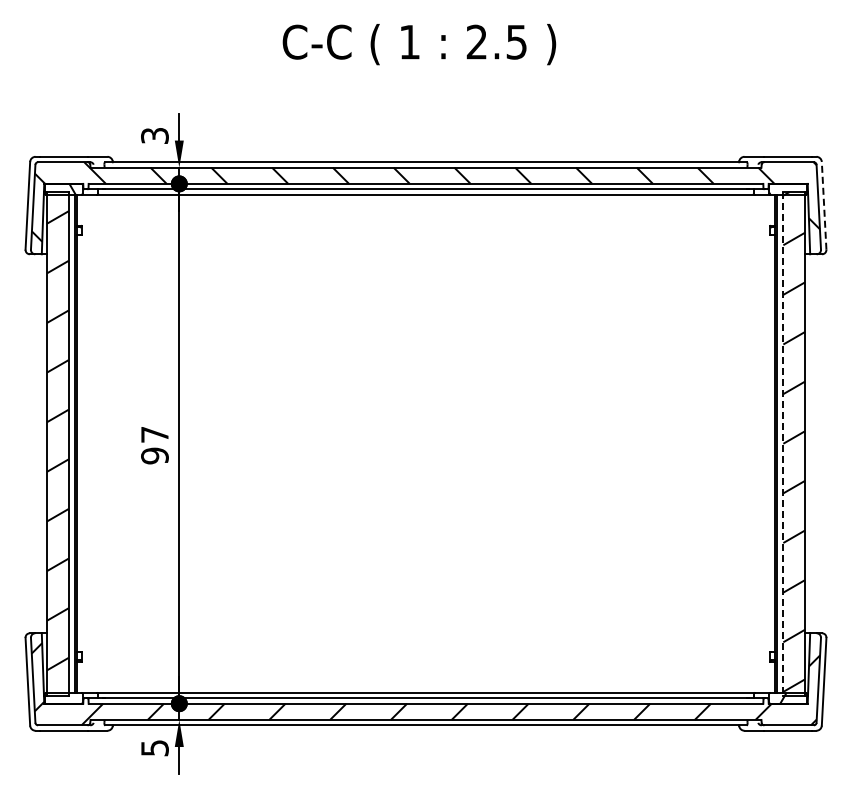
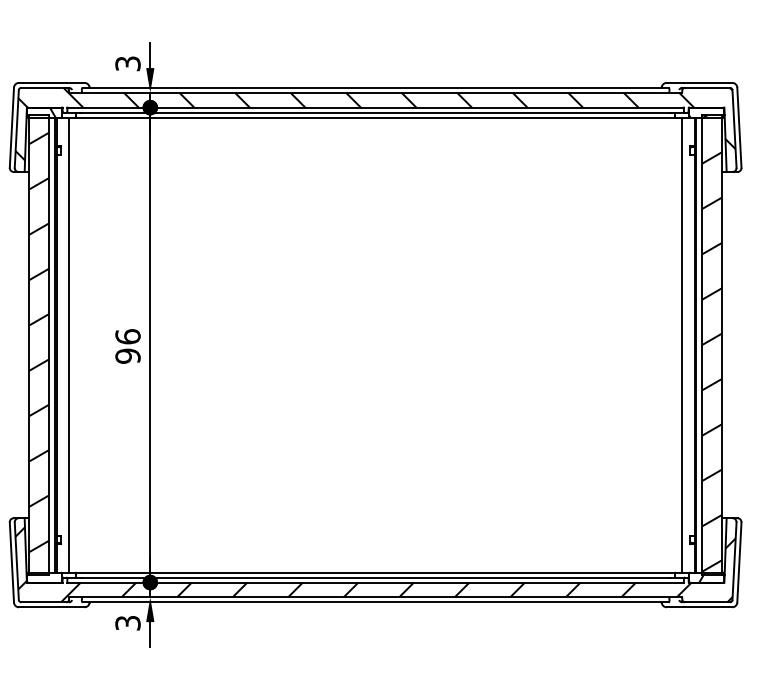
line: (824, 205) -> (739, 127), dashed -> solid
text: (154, 434) -> (127, 336), 97 -> 96
line: (90, 443) -> (69, 344), added
line: (761, 443) -> (682, 344), added
line: (783, 443) -> (702, 344), dashed -> solid
text: (154, 747) -> (127, 622), 5 -> 3

